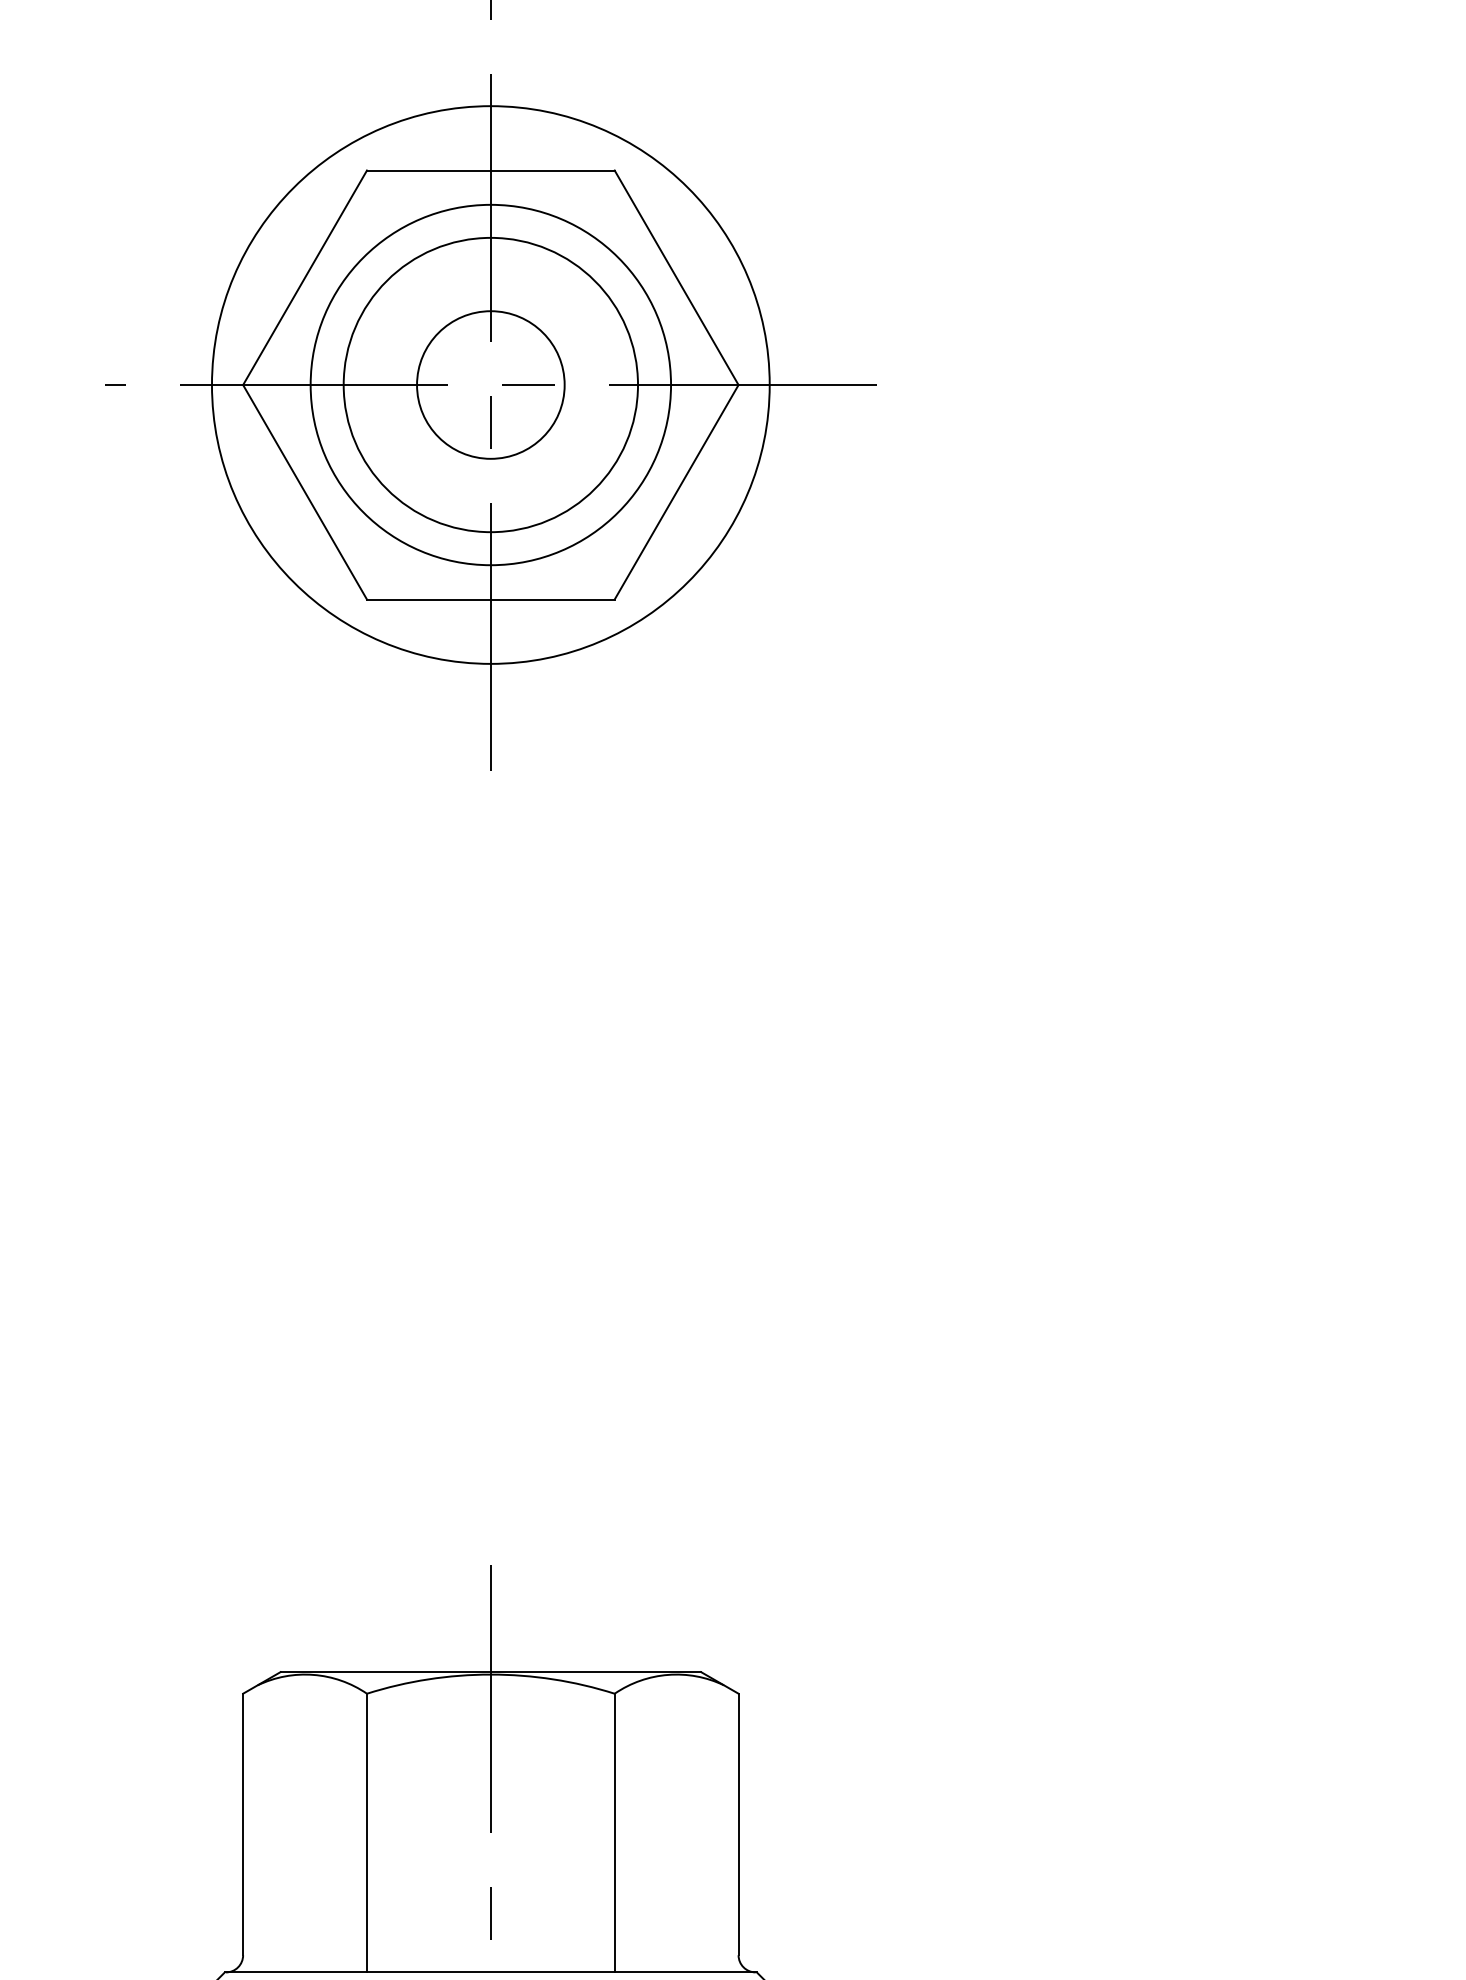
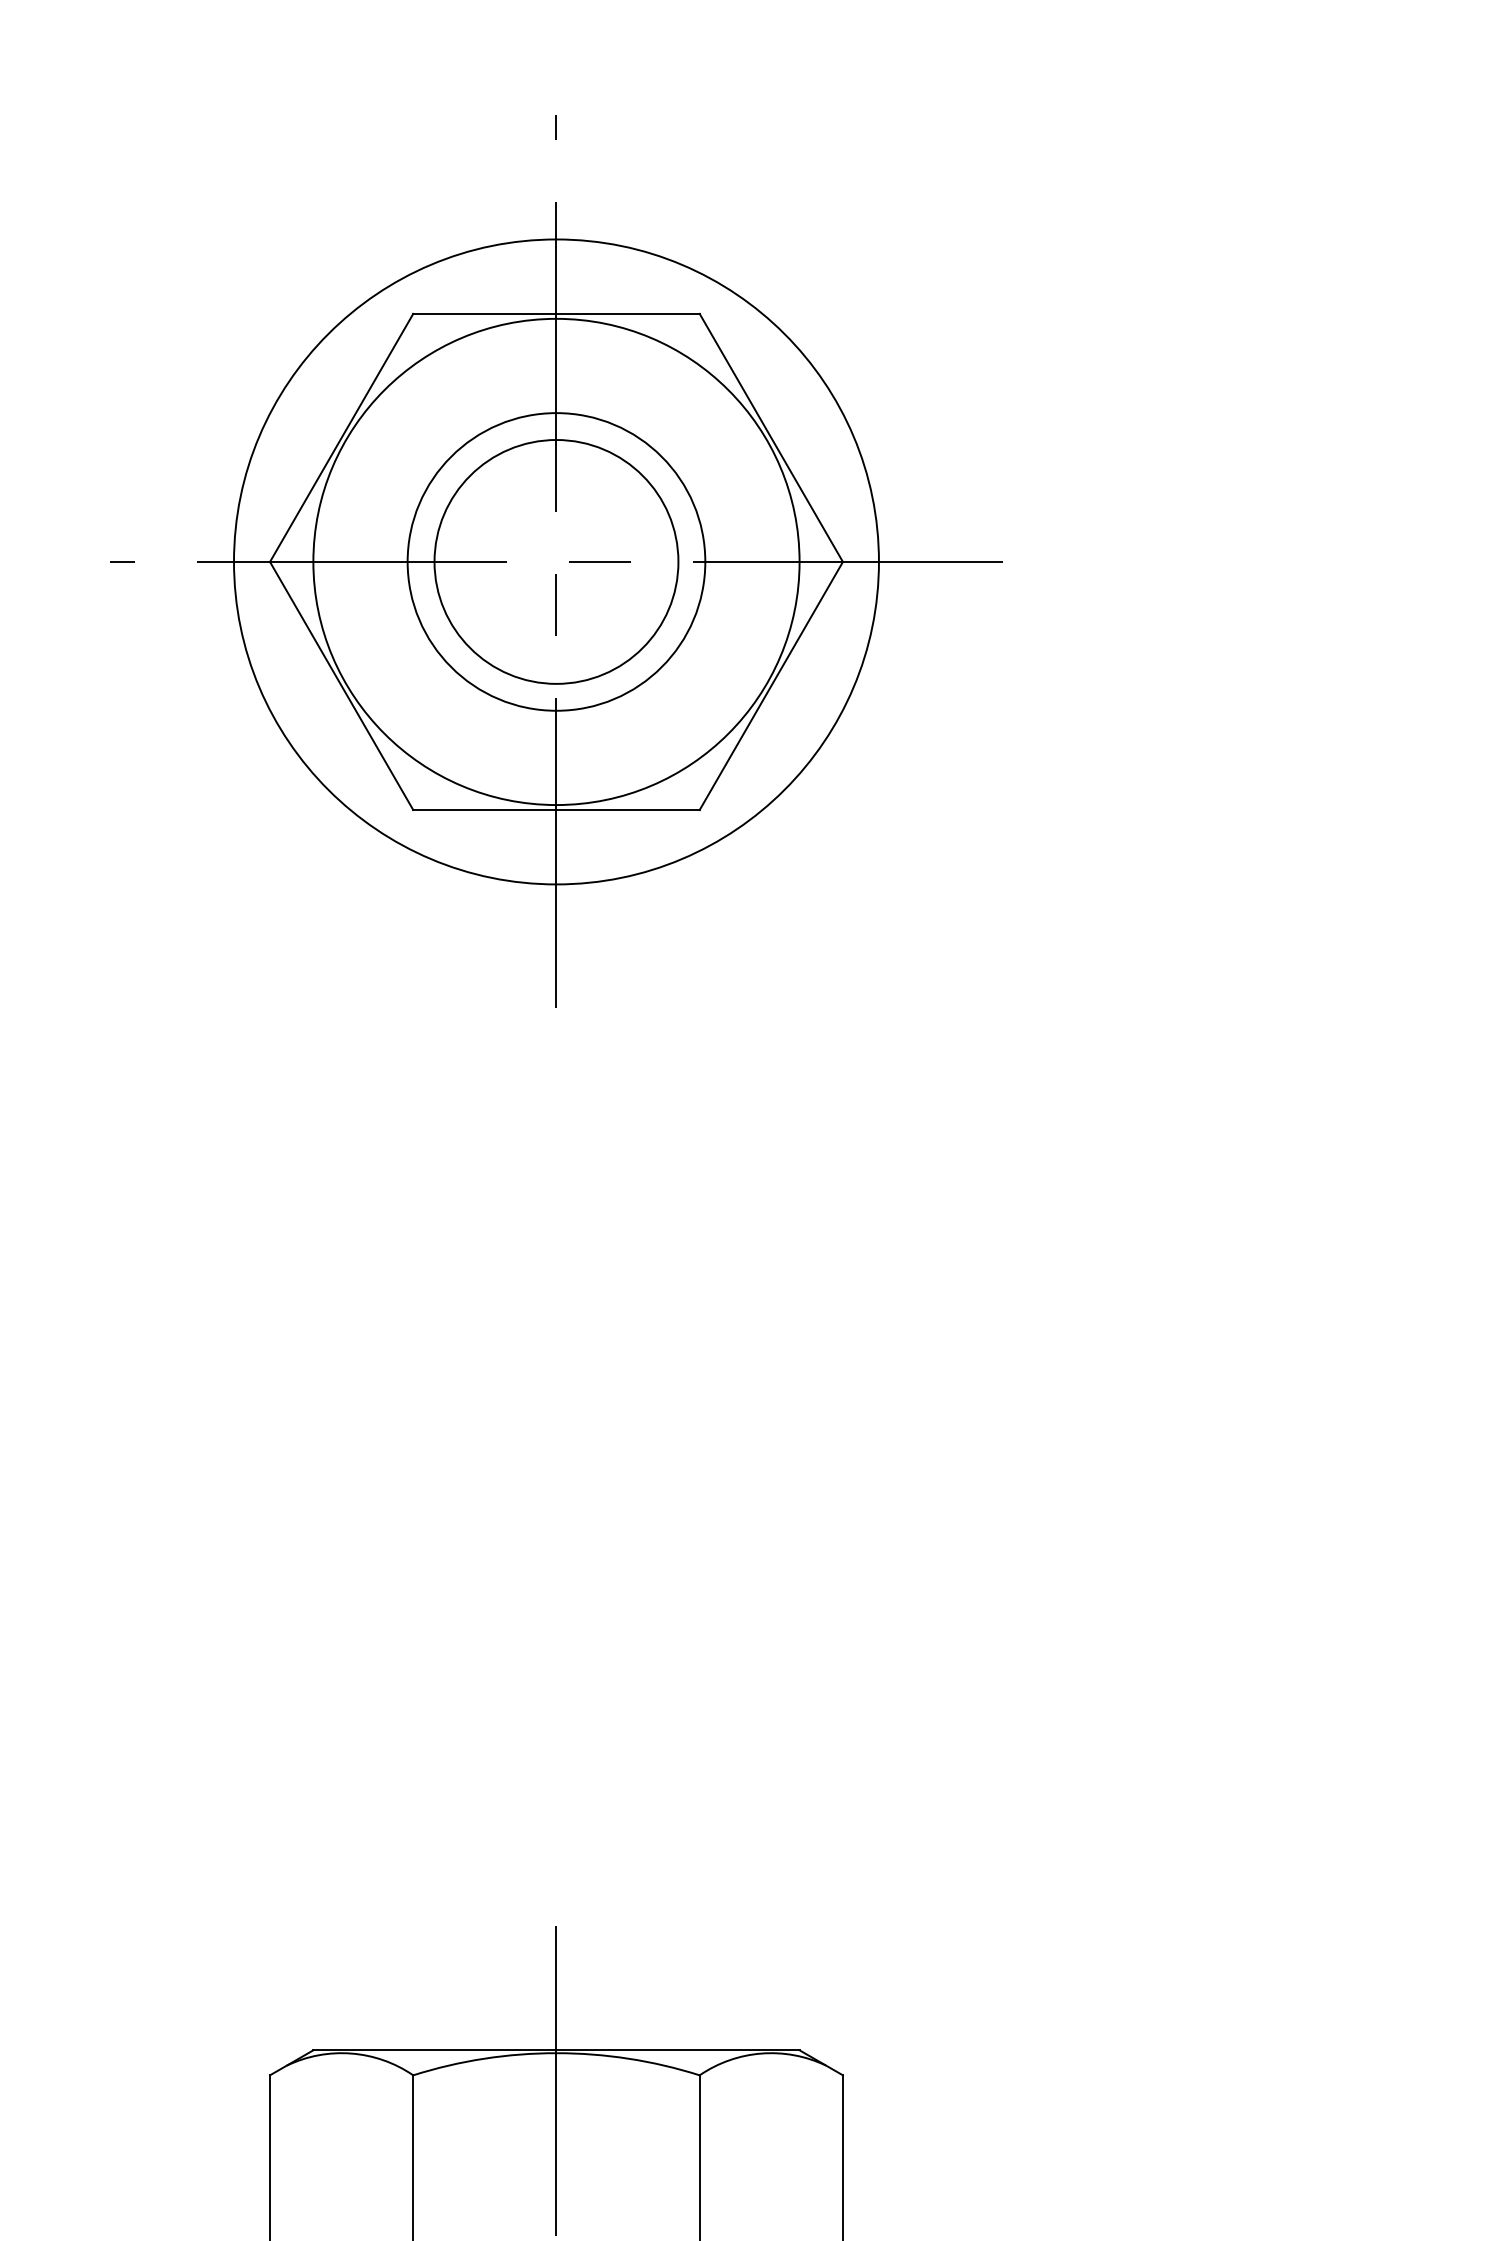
circle: (490, 384) -> (556, 561), size x0.71
circle: (490, 384) -> (556, 561), size x1.43
circle: (490, 384) -> (556, 561), size x1.43

